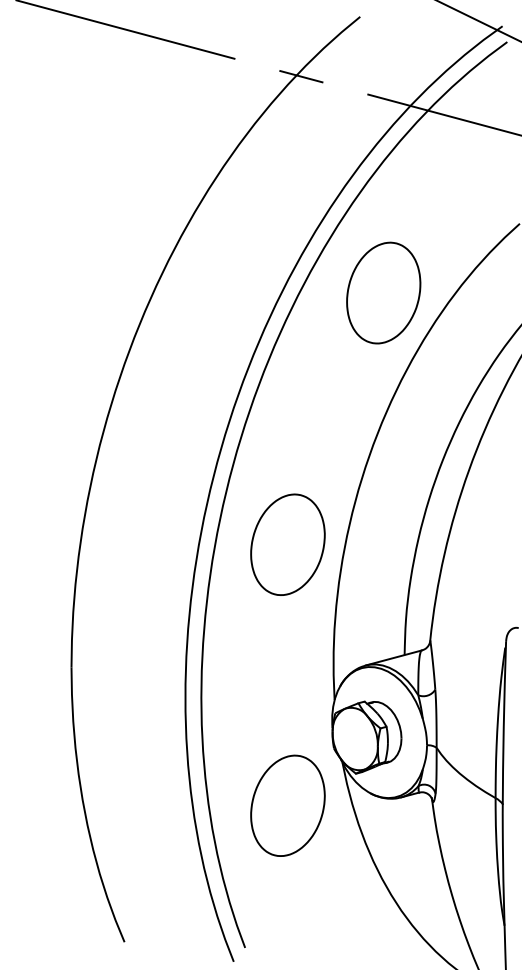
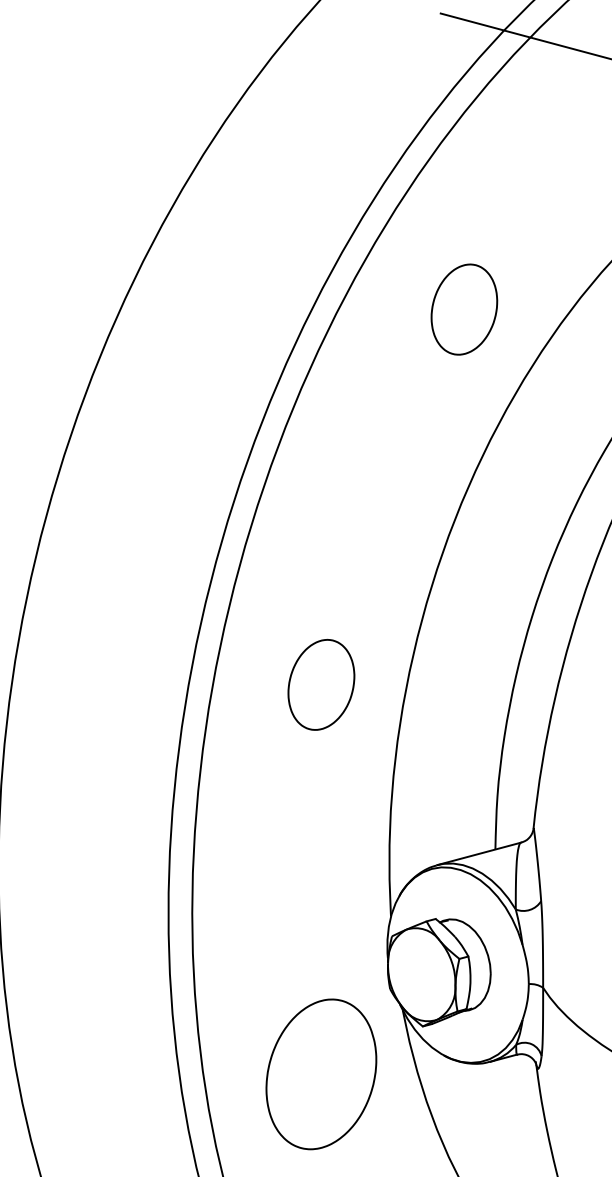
part: (383, 292) -> (463, 308), size x0.6
part: (287, 544) -> (320, 684), size x0.6

